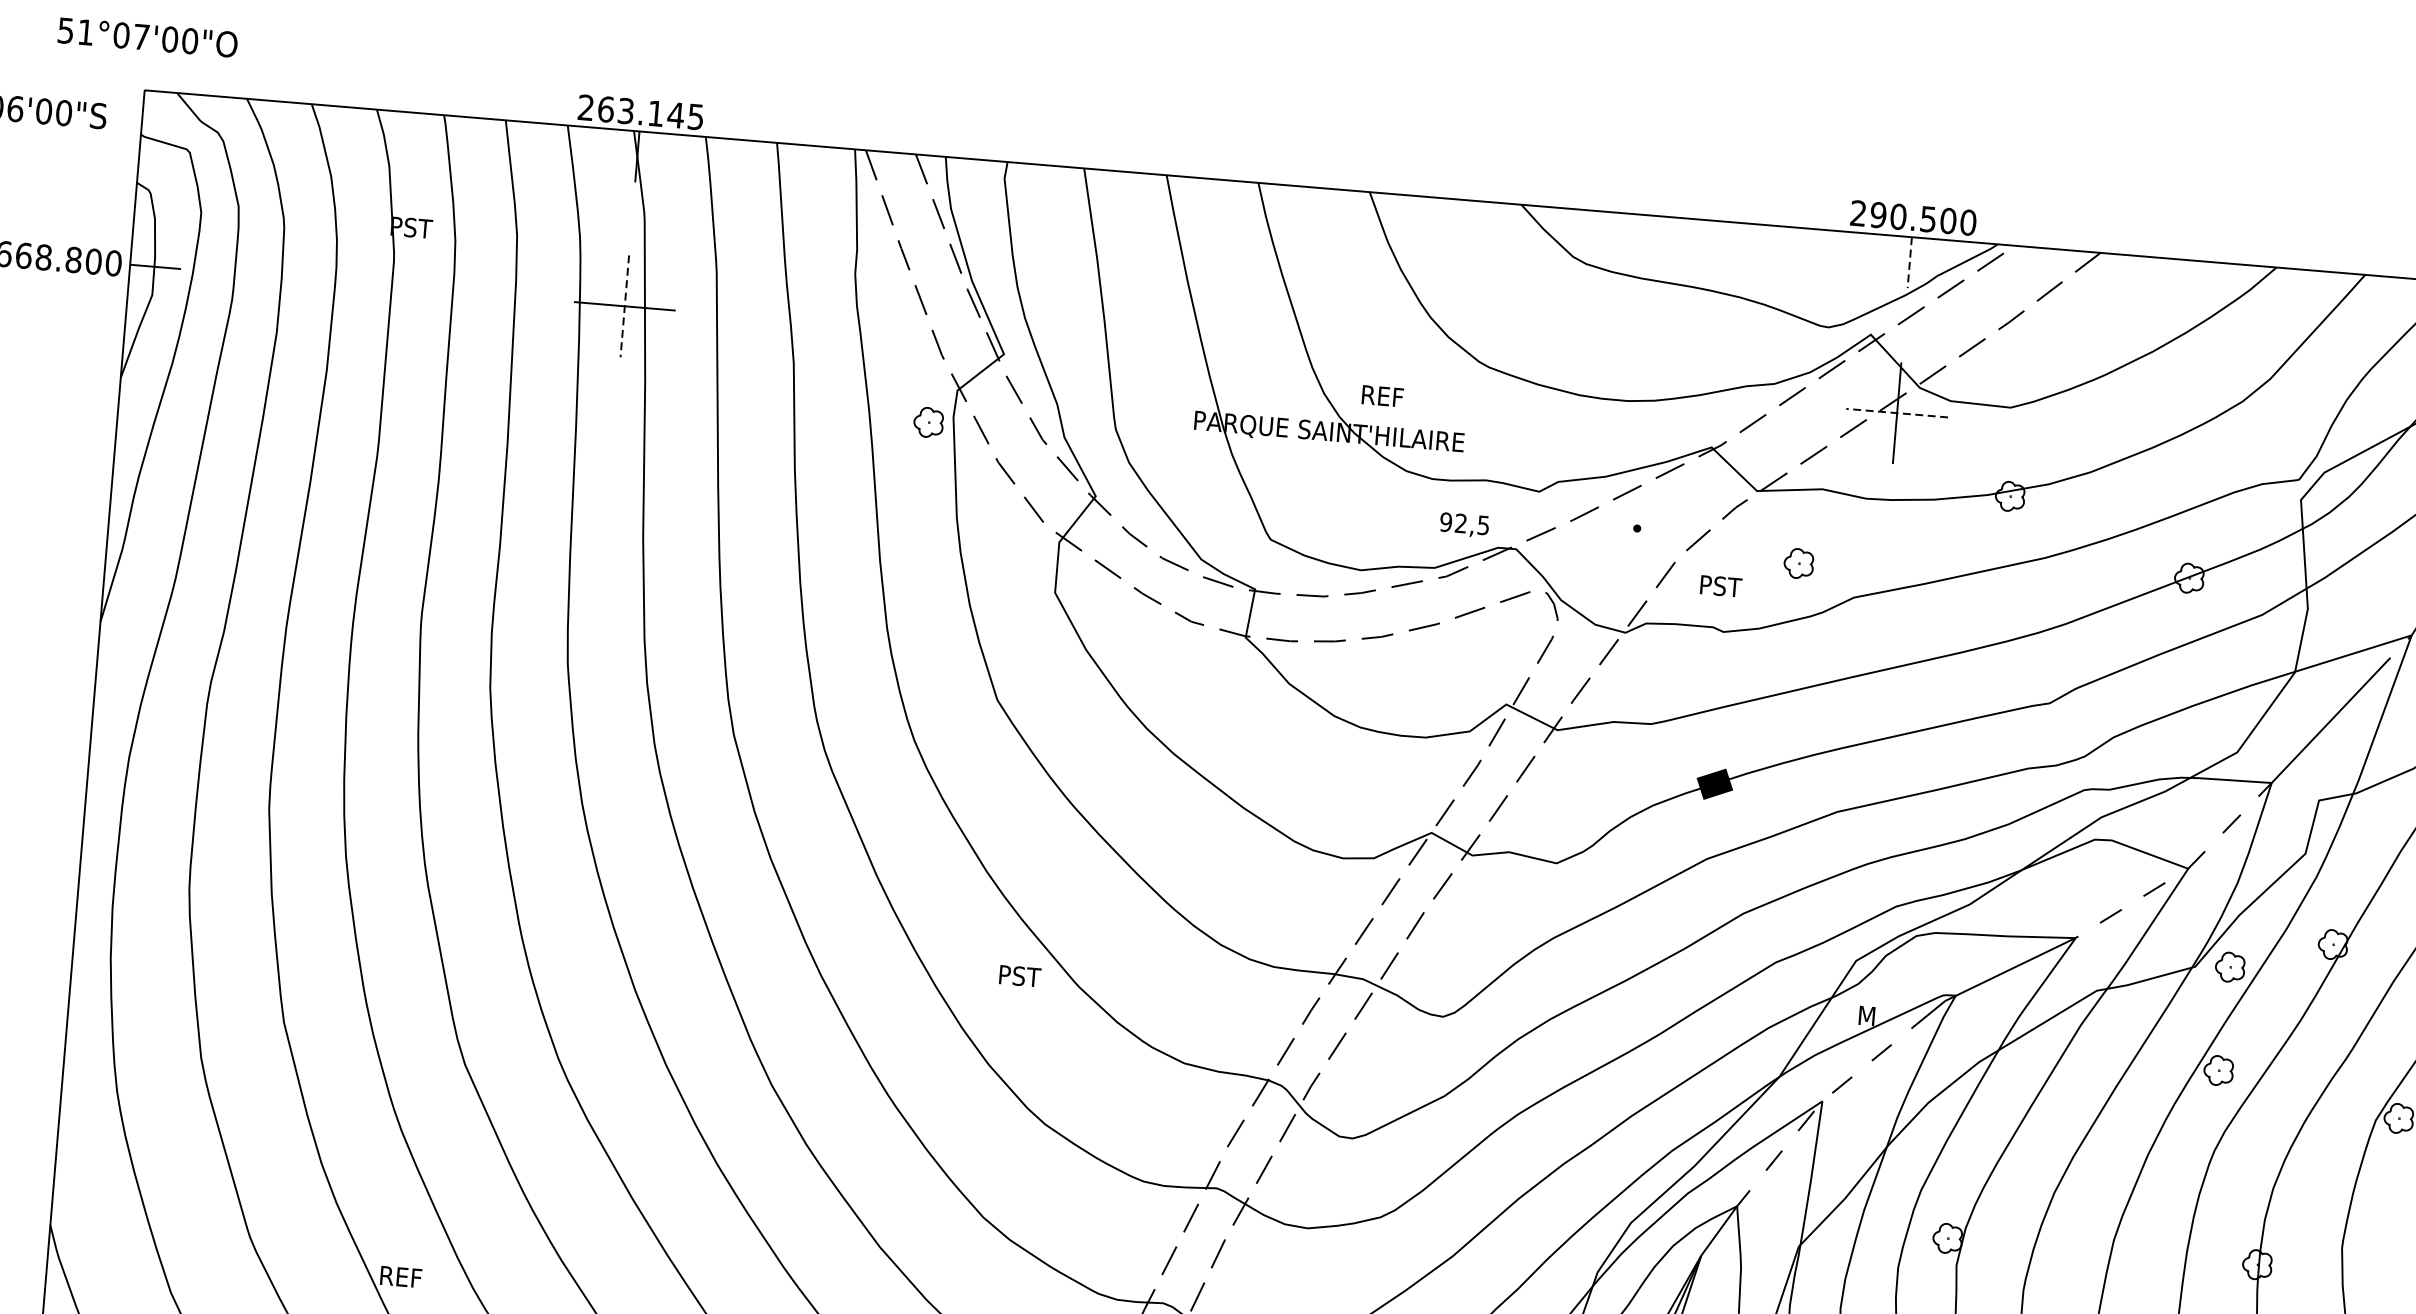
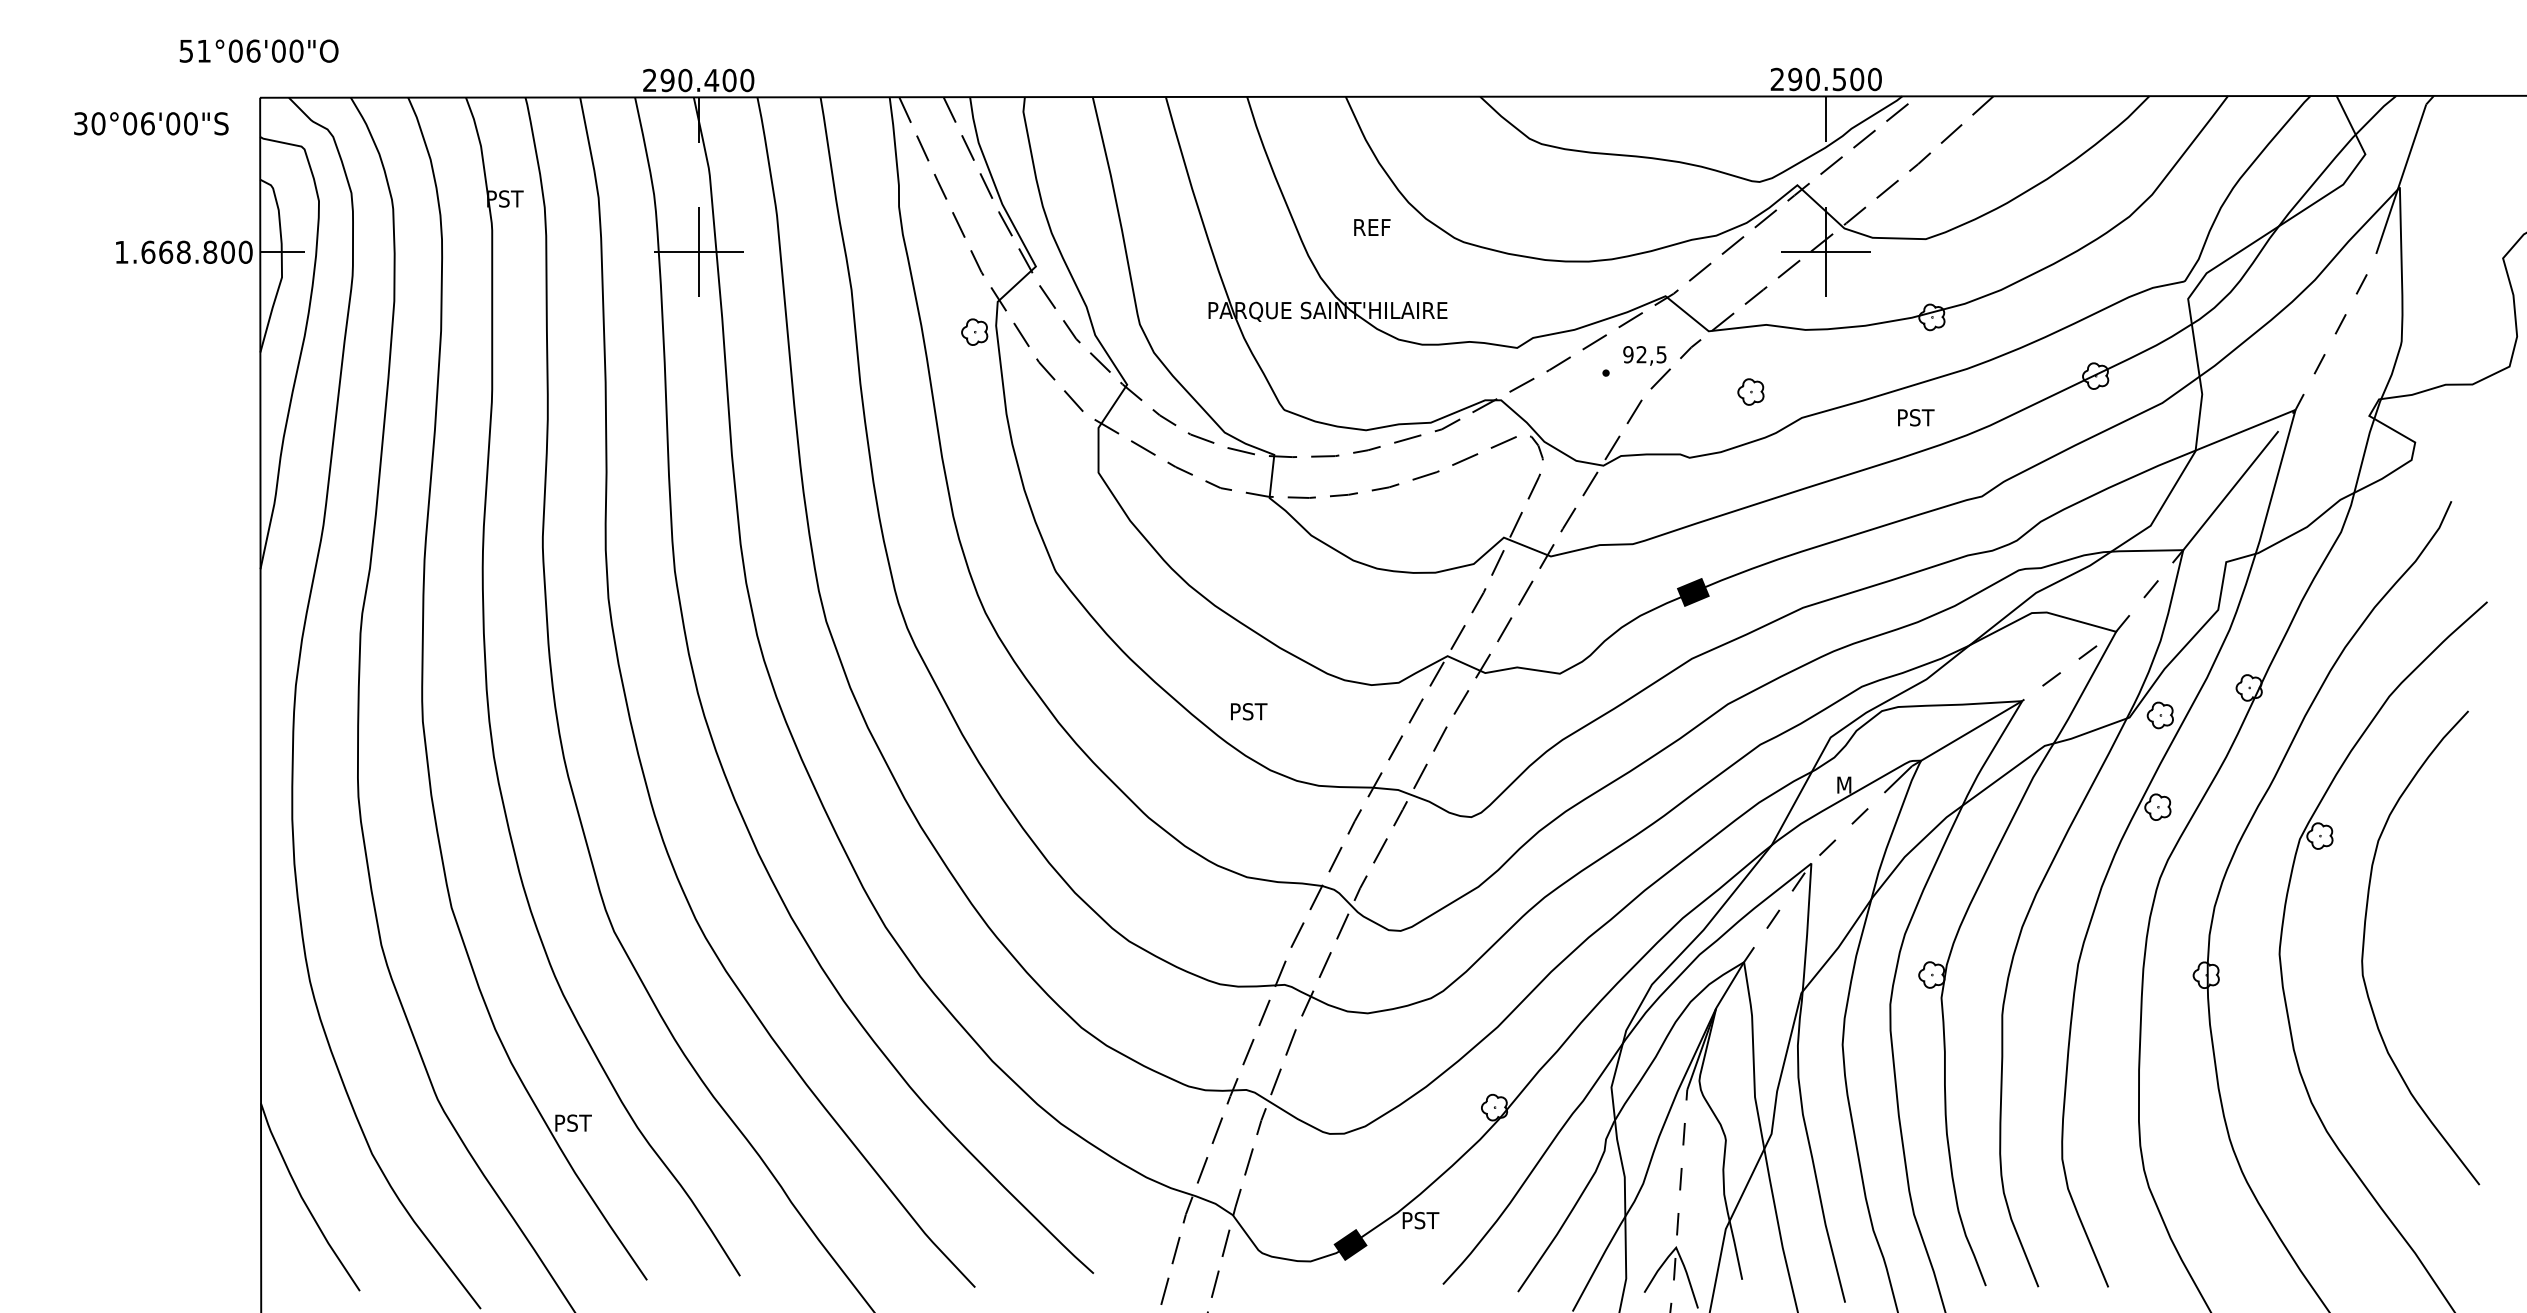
text: (141, 36) -> (253, 50), 51°07'00"O -> 51°06'00"O
text: (651, 113) -> (707, 80), 263.145 -> 290.400
line: (1910, 262) -> (1826, 118), dashed -> solid
line: (624, 306) -> (698, 252), dashed -> solid
text: (1382, 396) -> (1372, 227), moved
line: (1896, 413) -> (1825, 252), dashed -> solid
text: (1464, 524) -> (1644, 355), moved
text: (1721, 586) -> (1916, 417), moved
text: (1020, 976) -> (1249, 711), moved
text: (402, 1276) -> (574, 1122), REF -> PST

